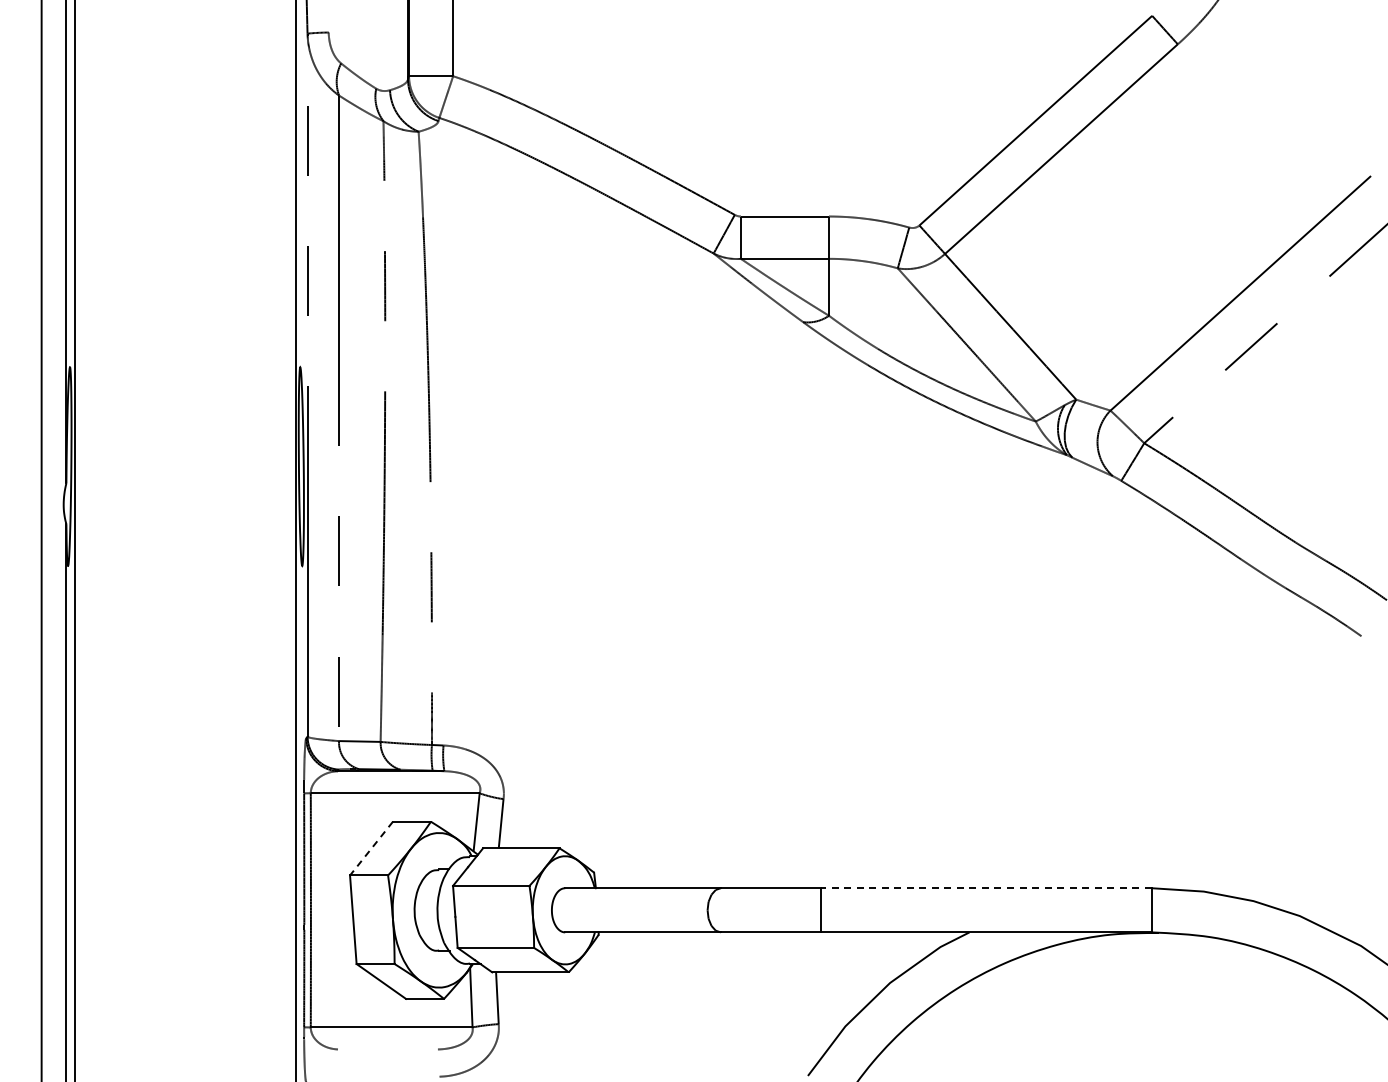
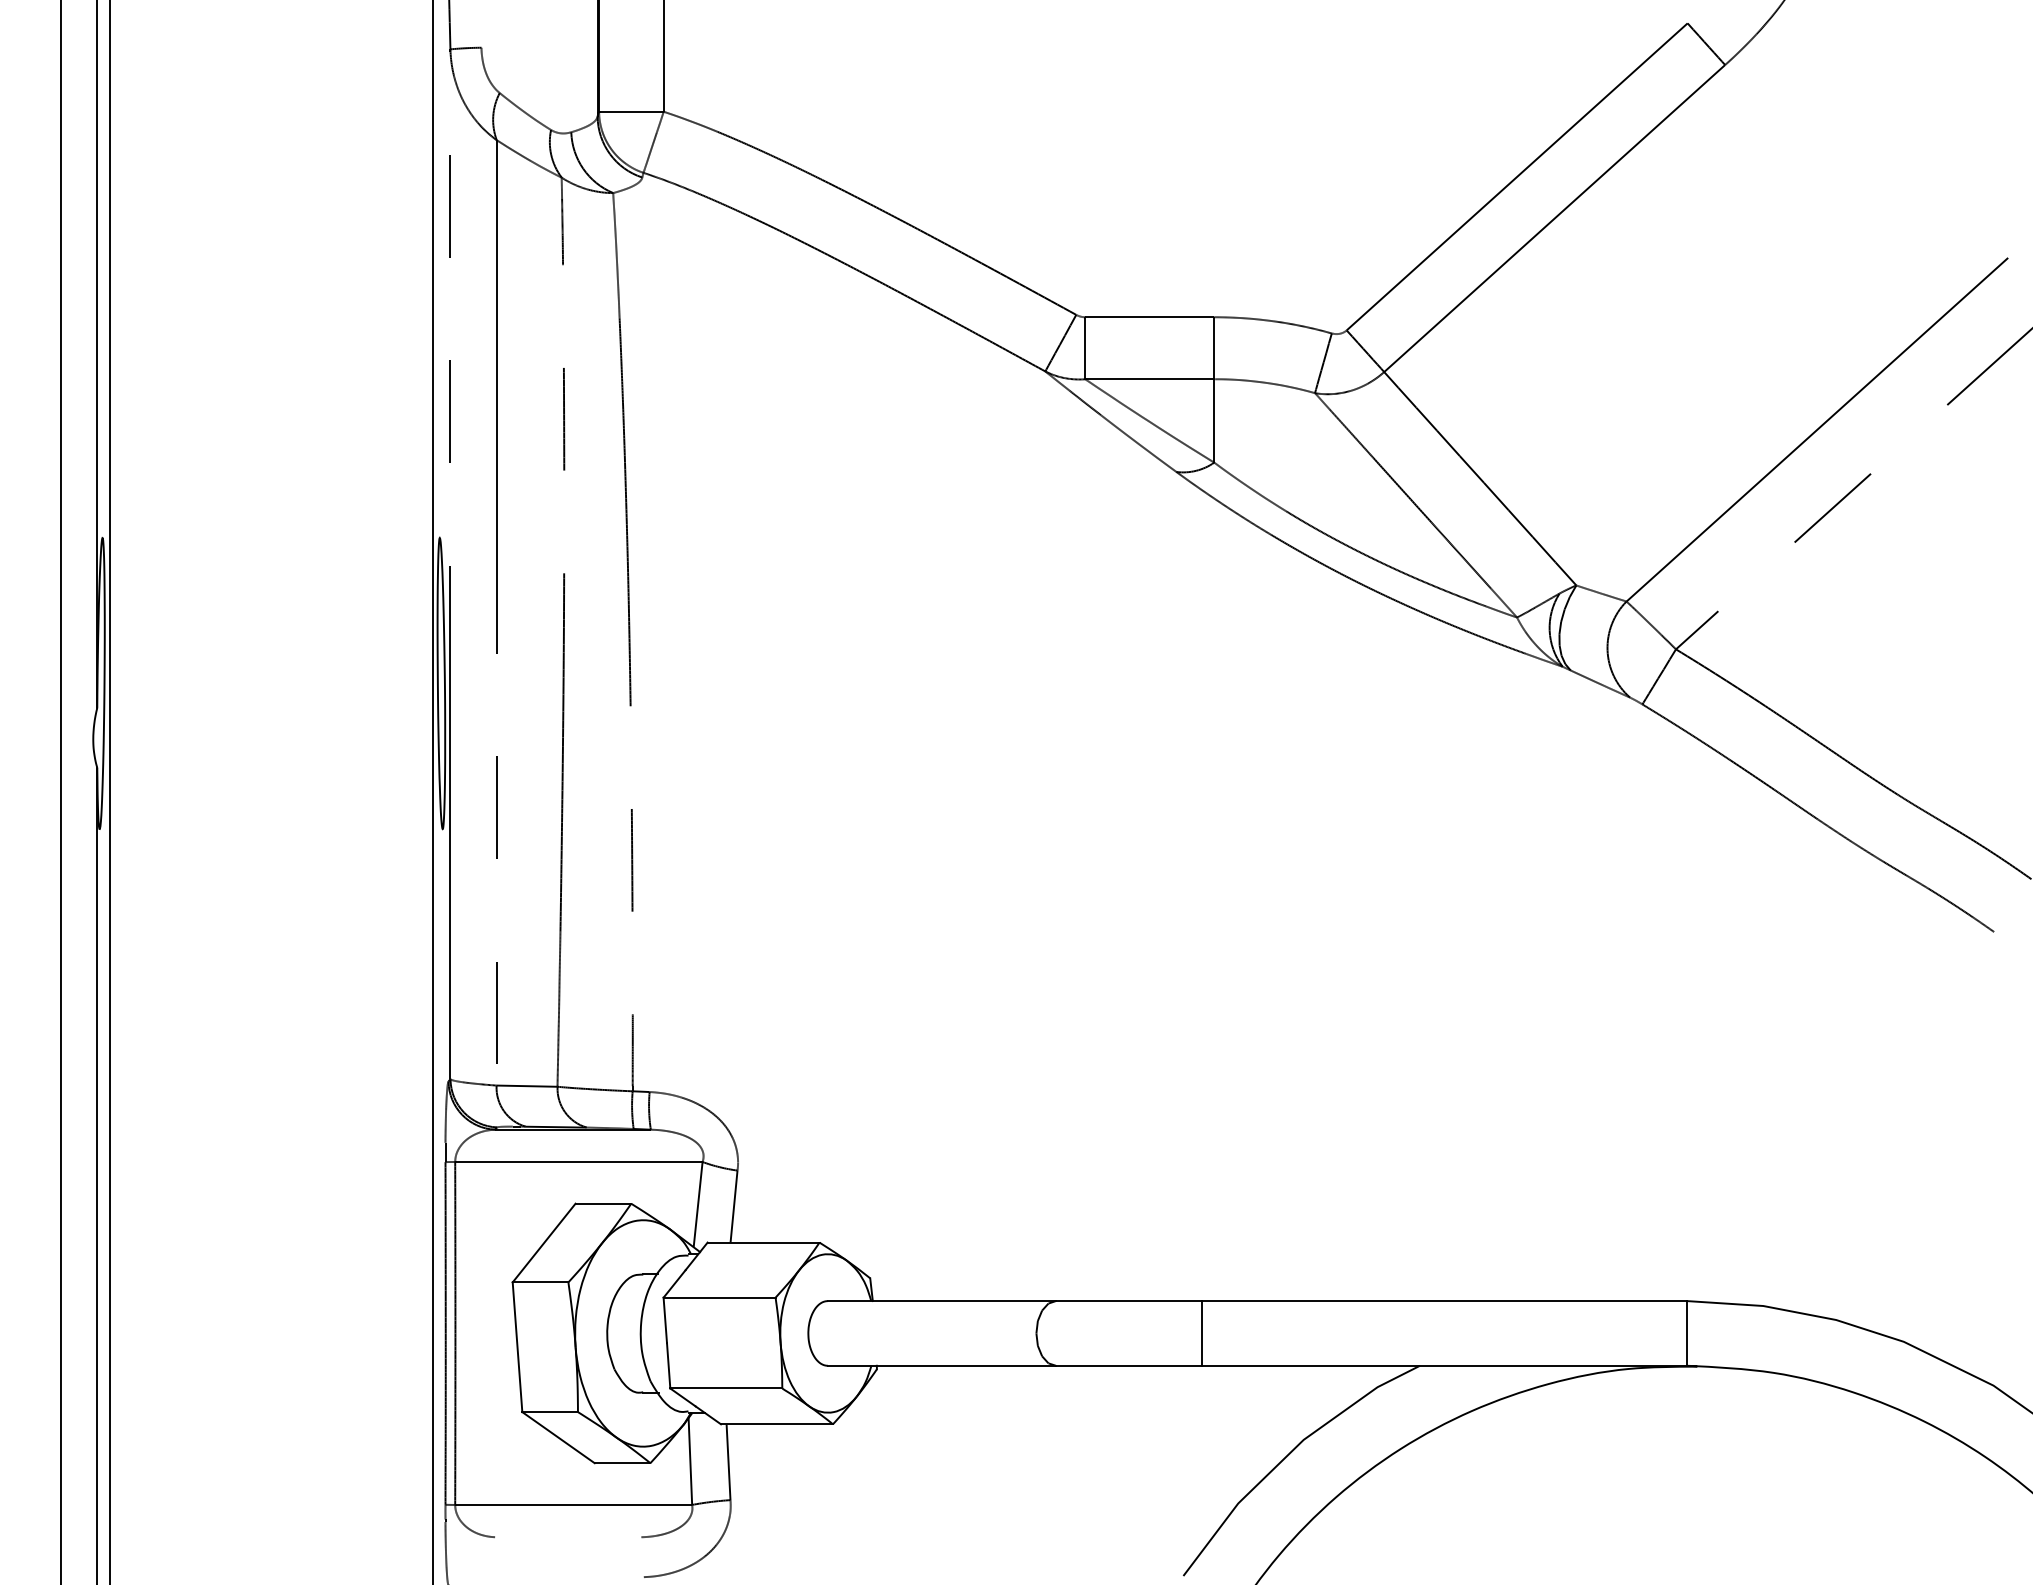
line: (371, 848) -> (544, 1242), dashed -> solid
line: (985, 888) -> (1443, 1301), dashed -> solid

